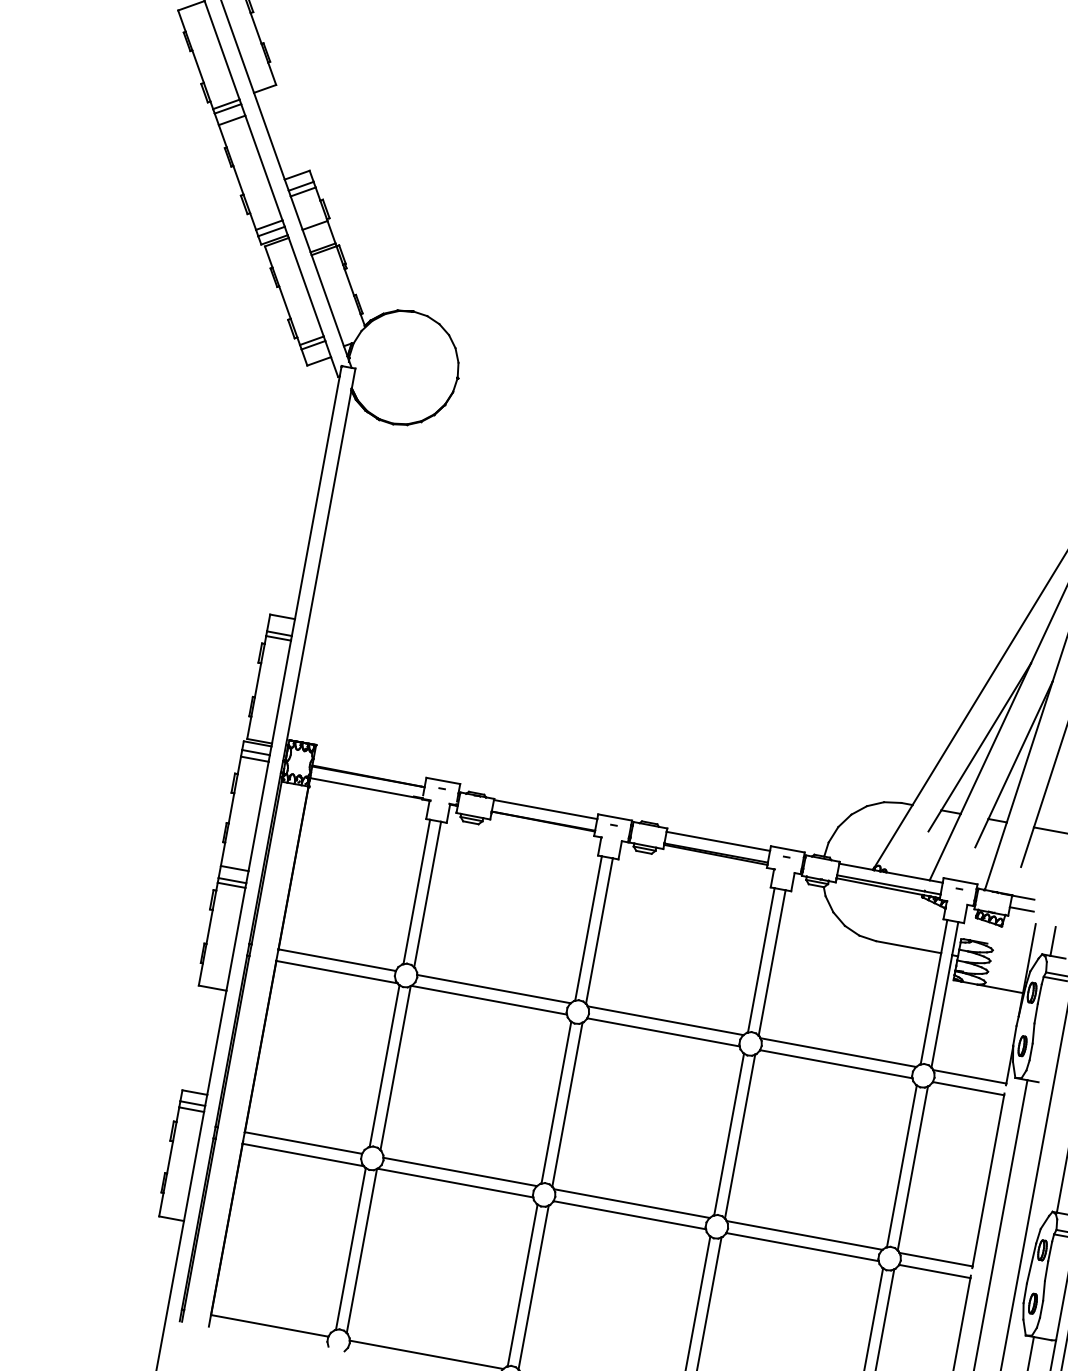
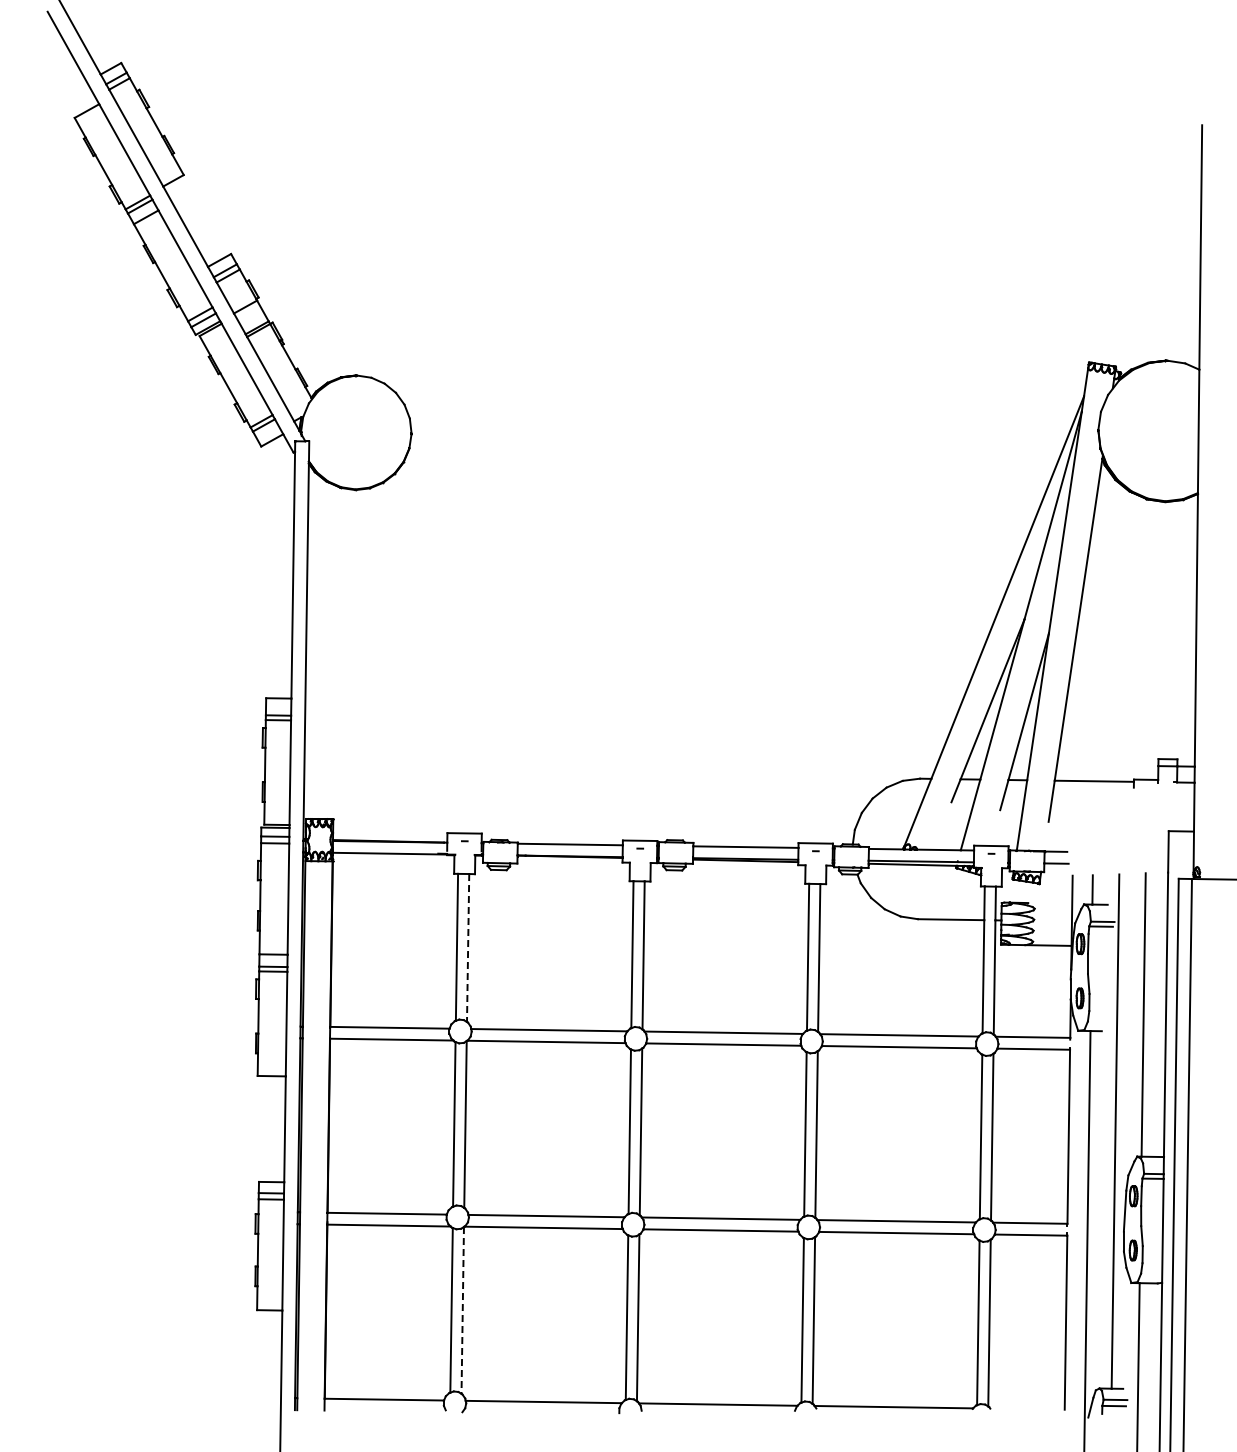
line: (427, 895) -> (468, 948), solid -> dashed
line: (361, 1251) -> (462, 1310), solid -> dashed

